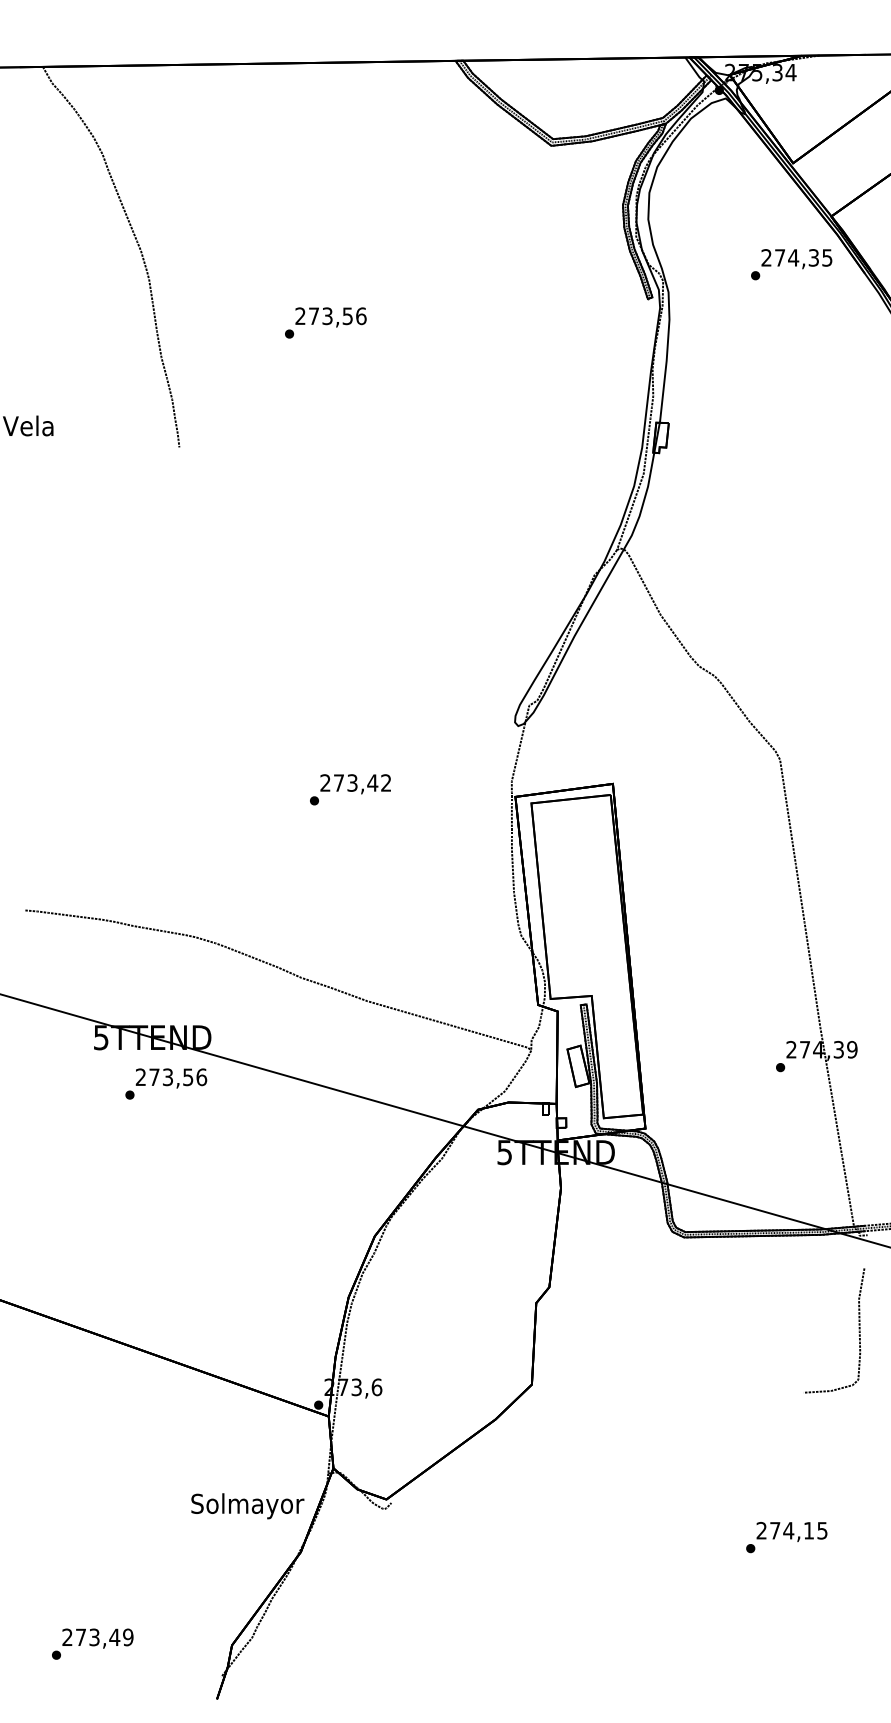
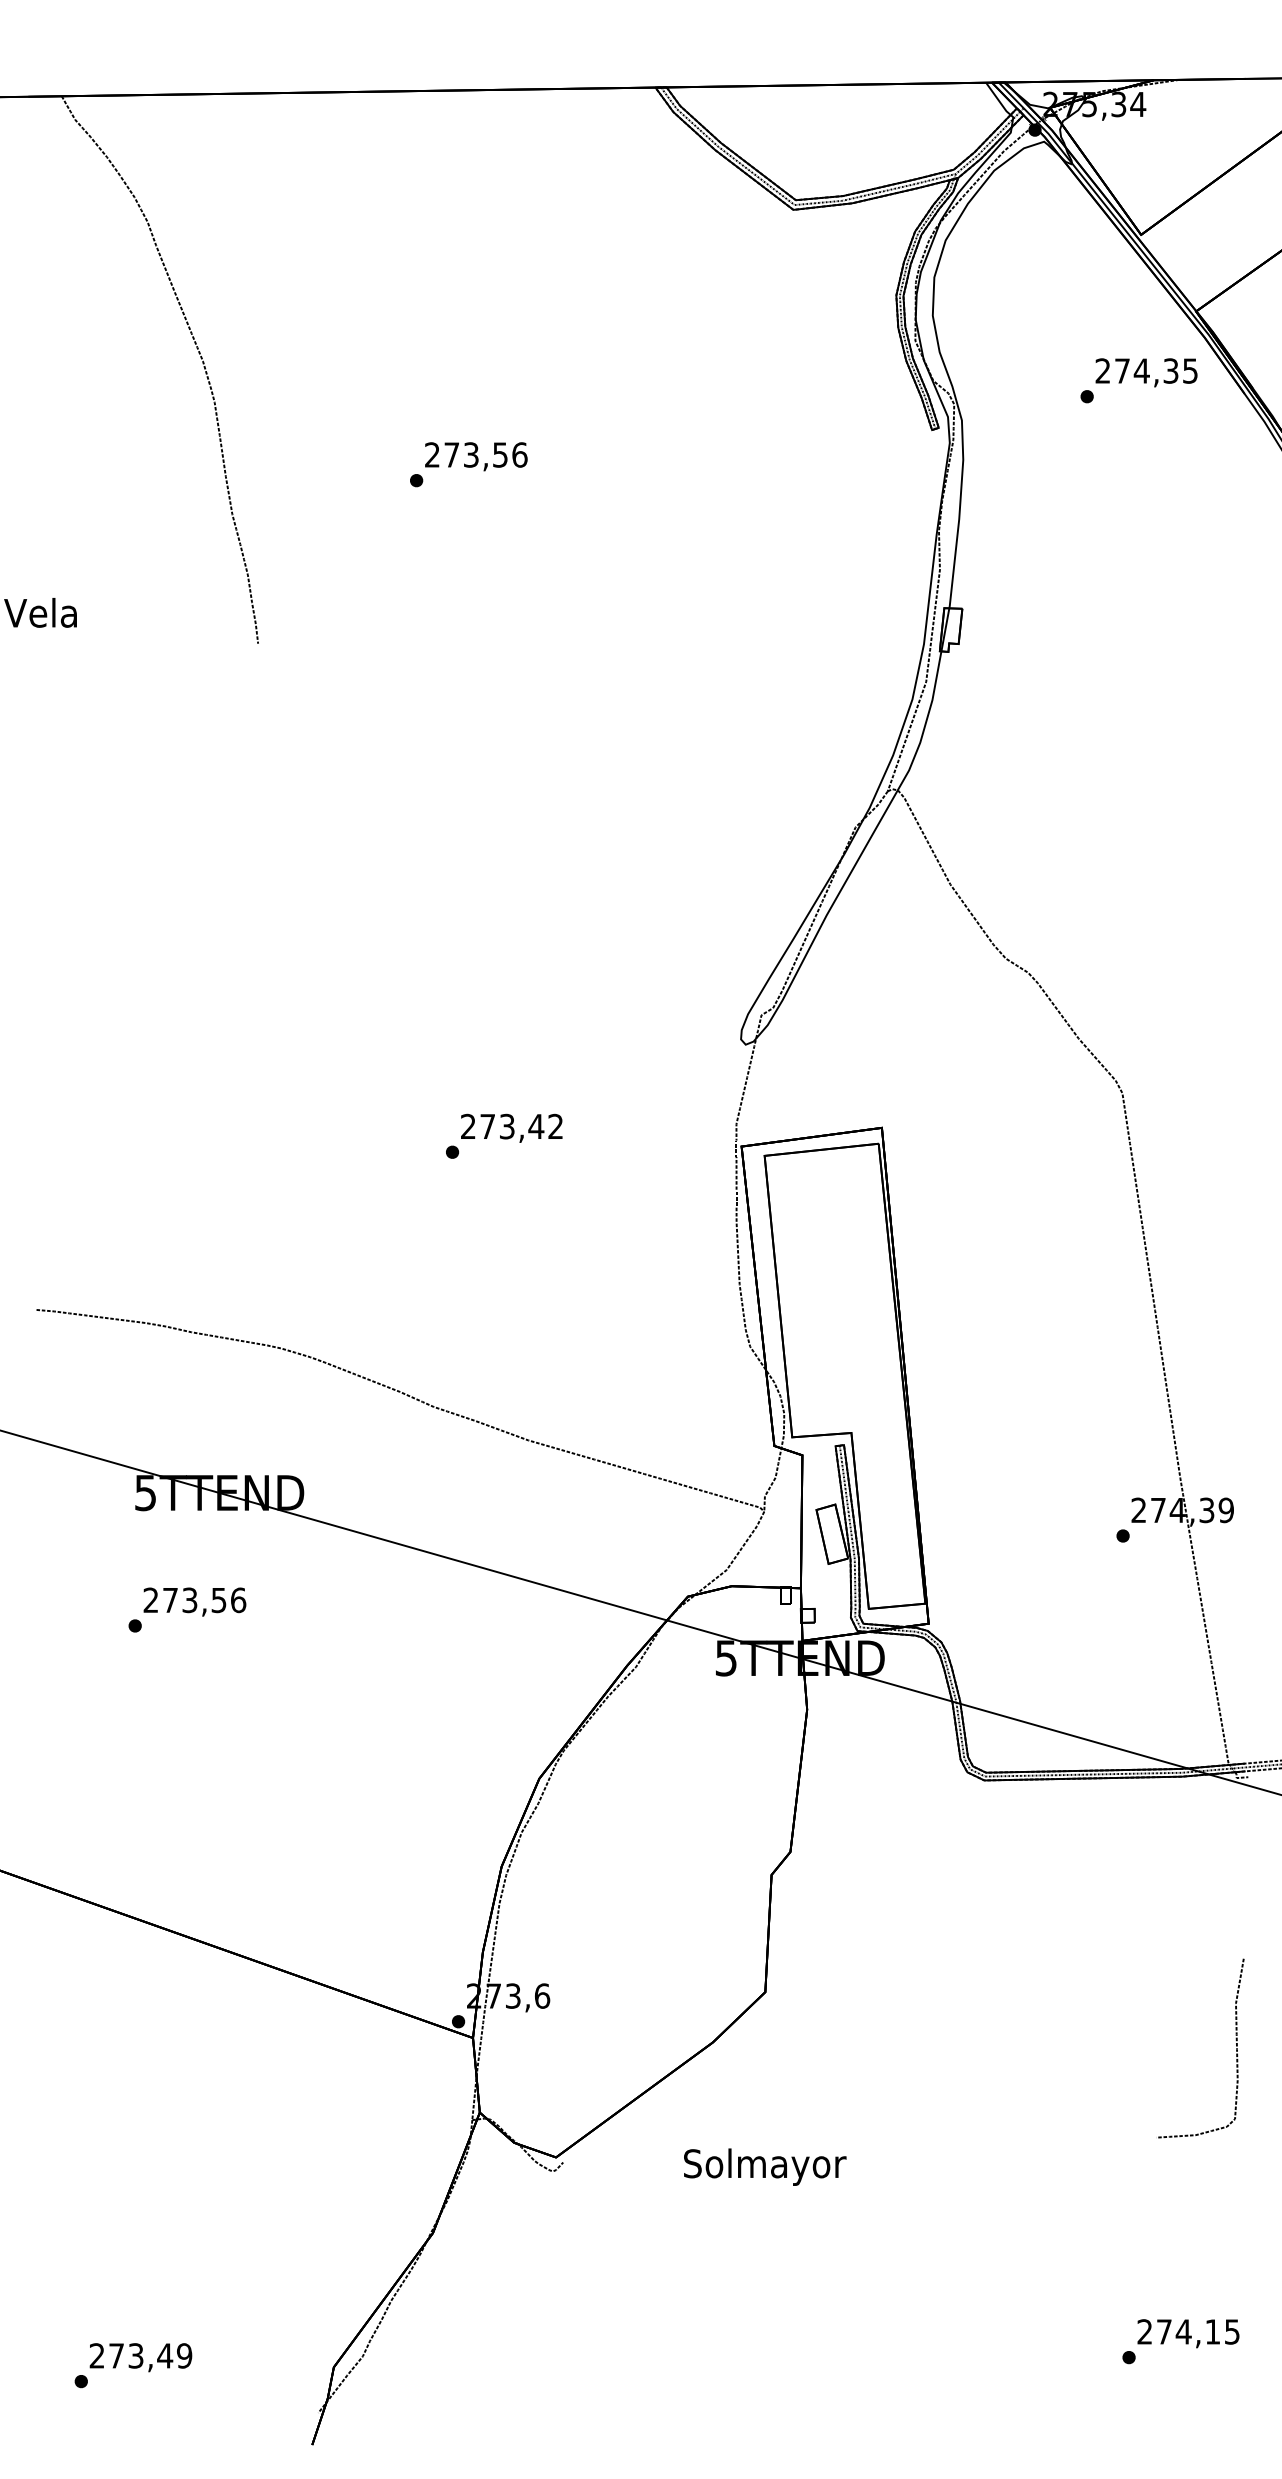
text: (166, 1083) -> (187, 1609), moved
curve: (858, 1331) -> (1235, 2049), moved
text: (247, 1506) -> (764, 2167), moved
text: (786, 1537) -> (1180, 2341), moved

